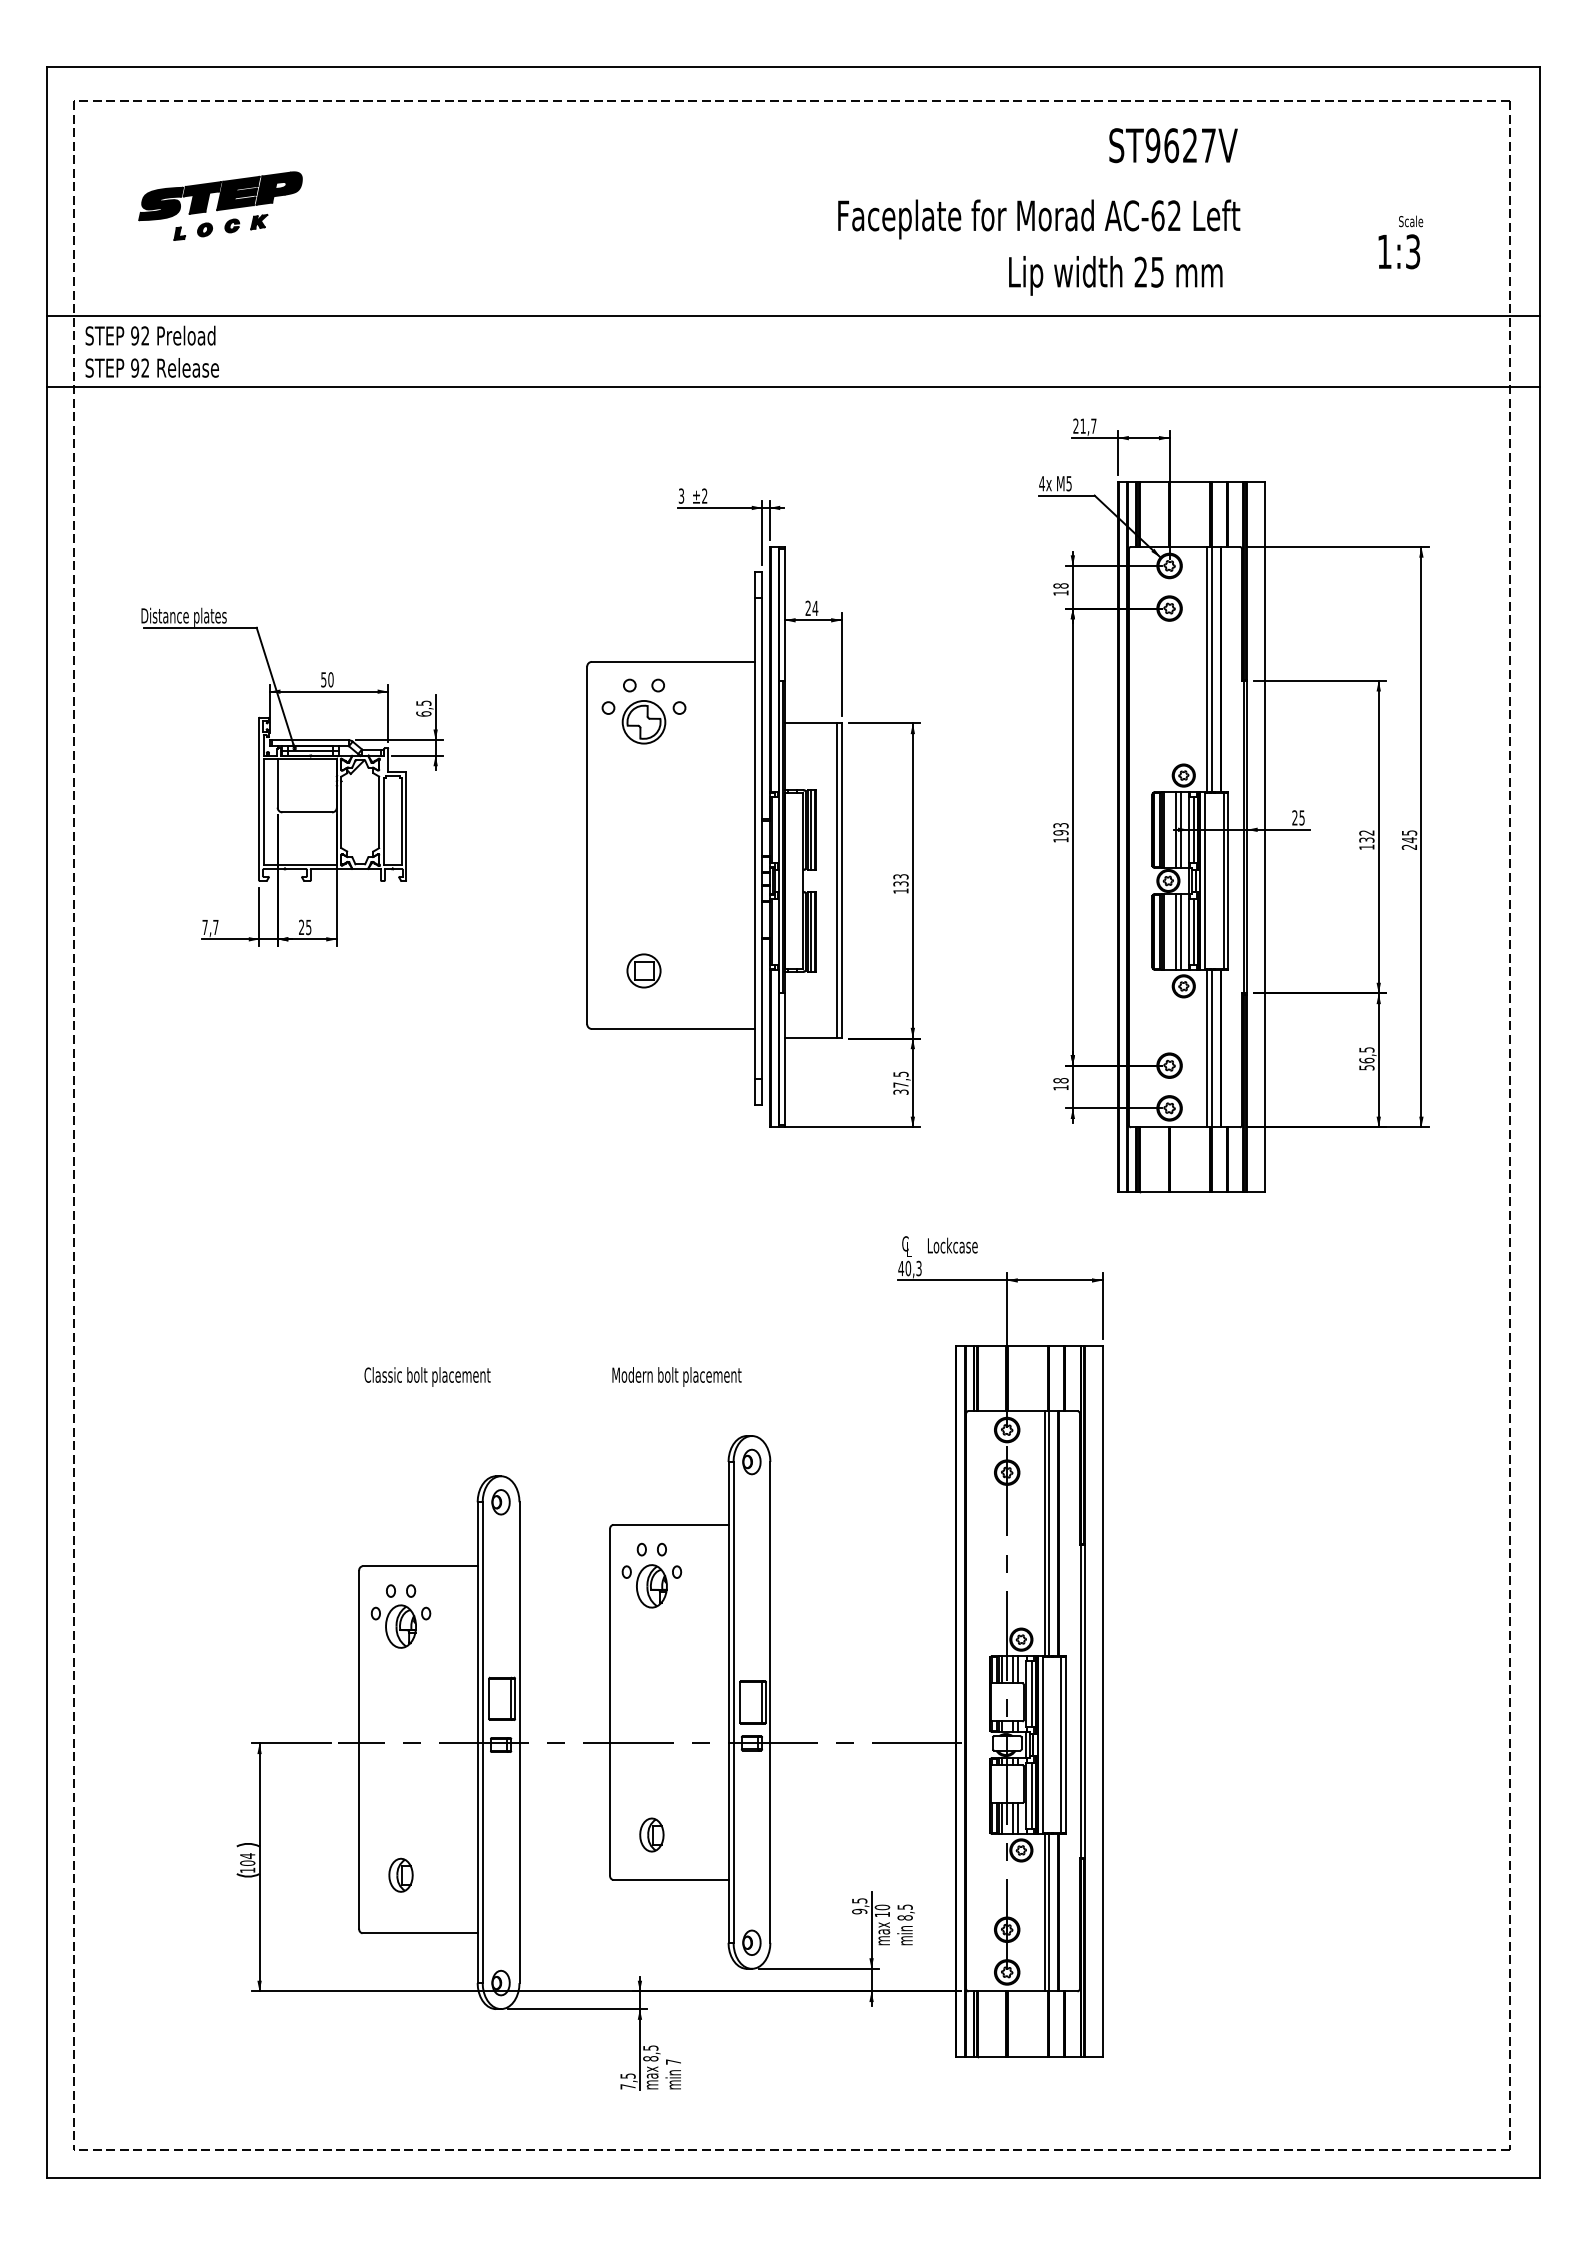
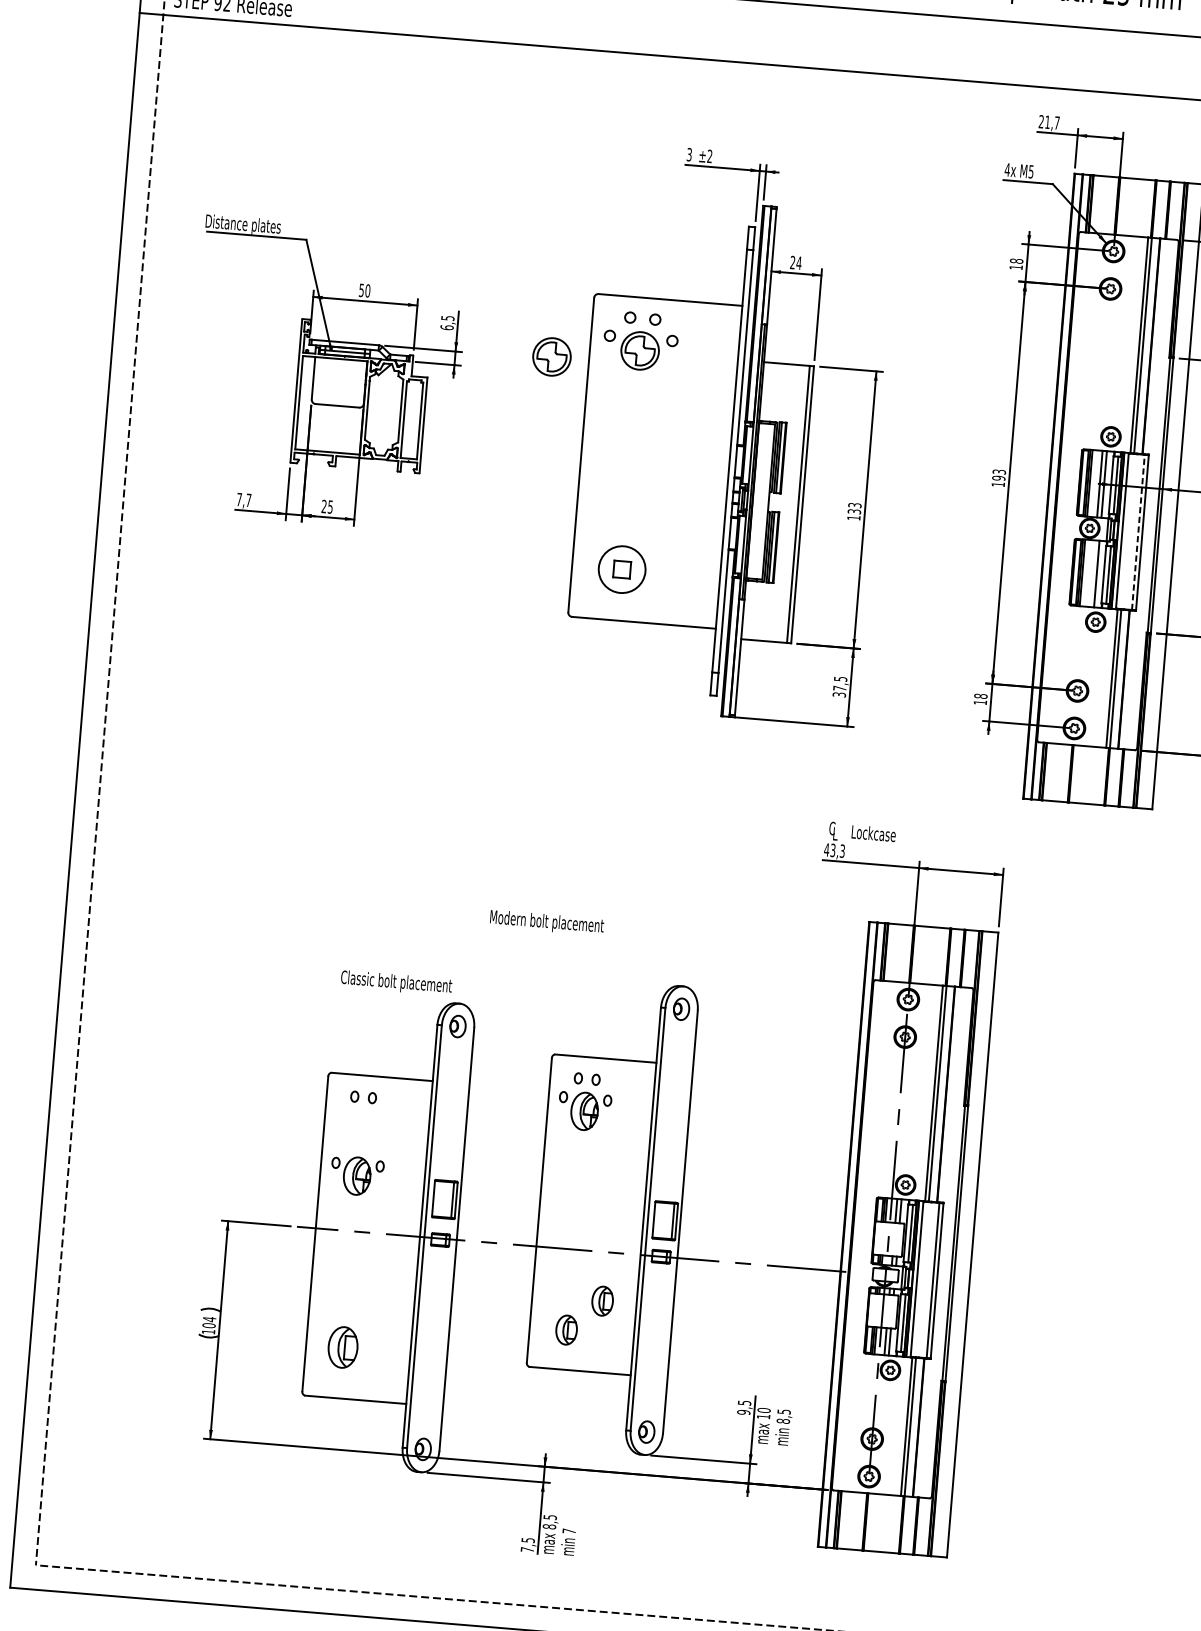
part: (544, 737) -> (551, 357), added
line: (1223, 880) -> (1138, 531), solid -> dashed
line: (1175, 931) -> (1092, 573), removed
circle: (643, 970) -> (621, 569), size x1.6
text: (908, 1268) -> (833, 850), 40,3 -> 43,3
text: (427, 1376) -> (396, 982), moved
text: (676, 1376) -> (546, 922), moved
part: (400, 1626) -> (356, 1176), moved
part: (689, 1798) -> (602, 1300), added
part: (400, 1874) -> (342, 1346), size x1.4

